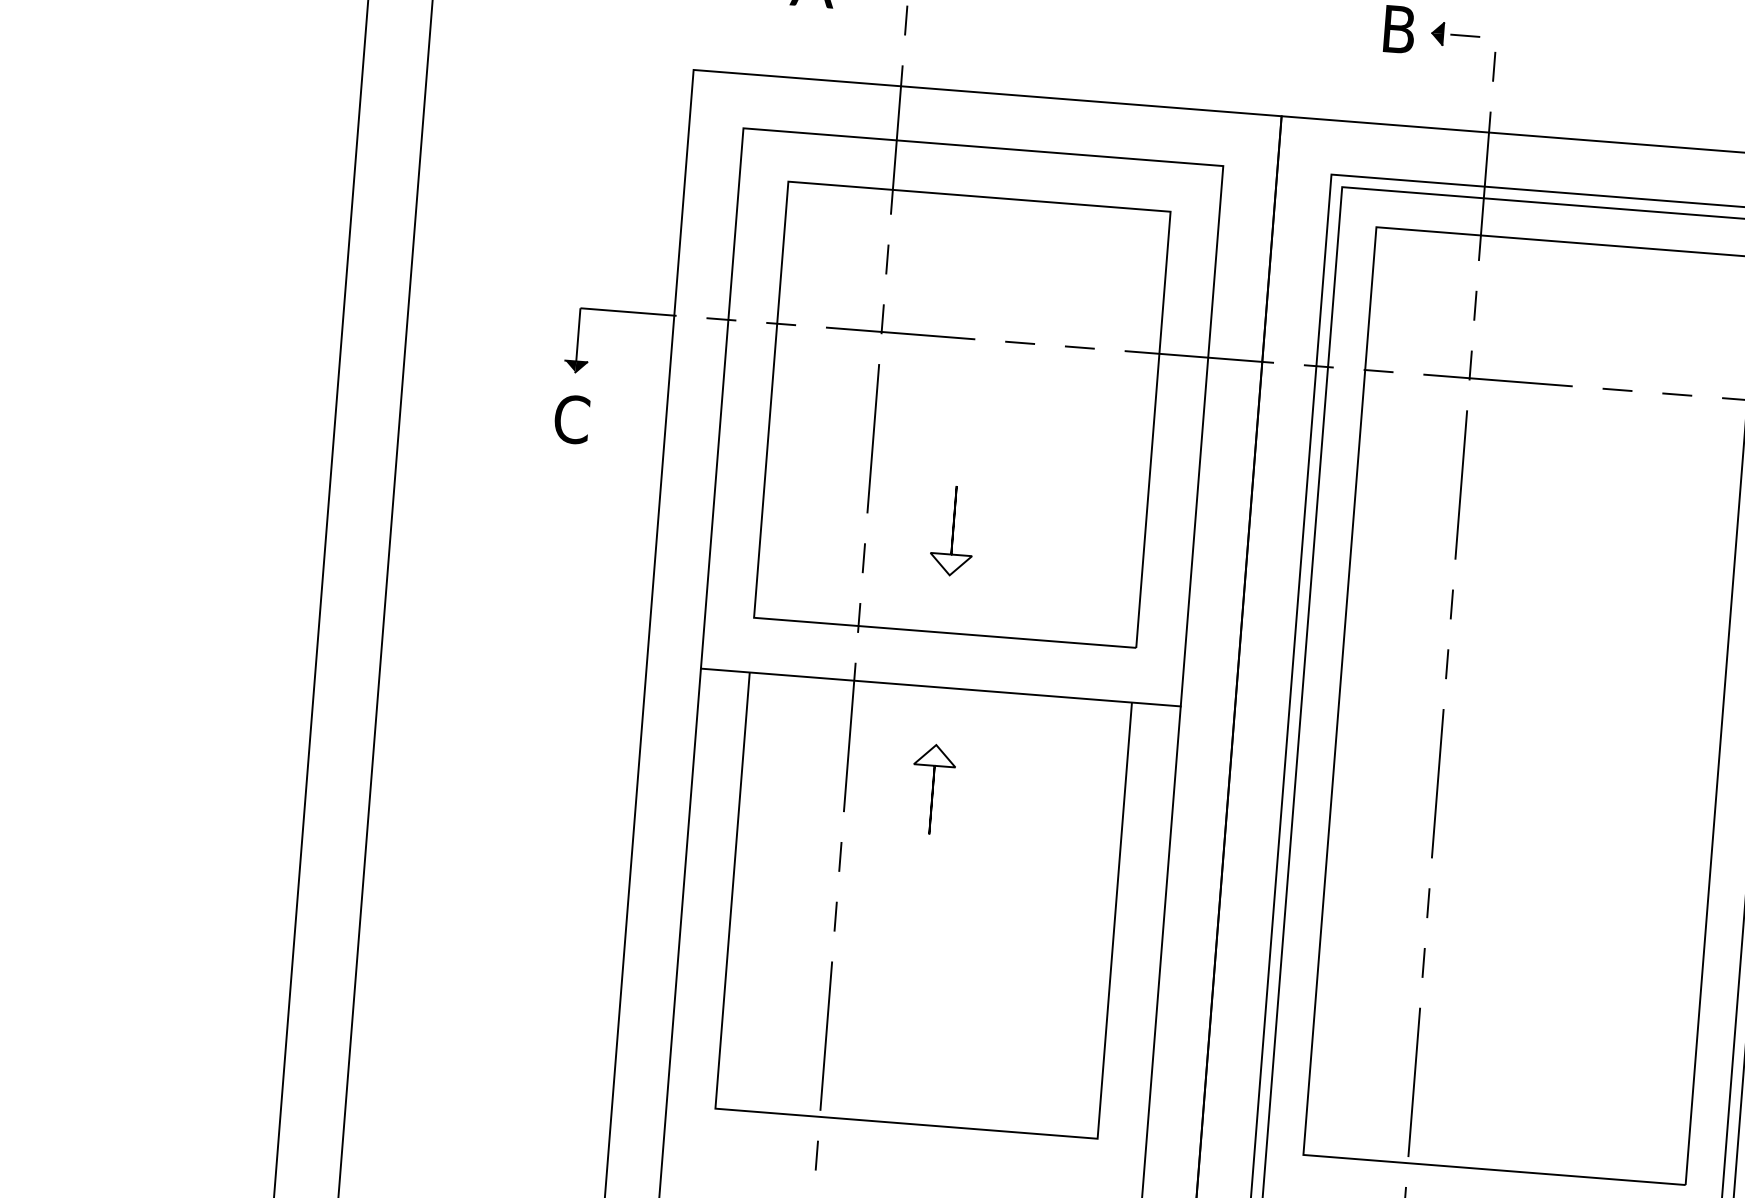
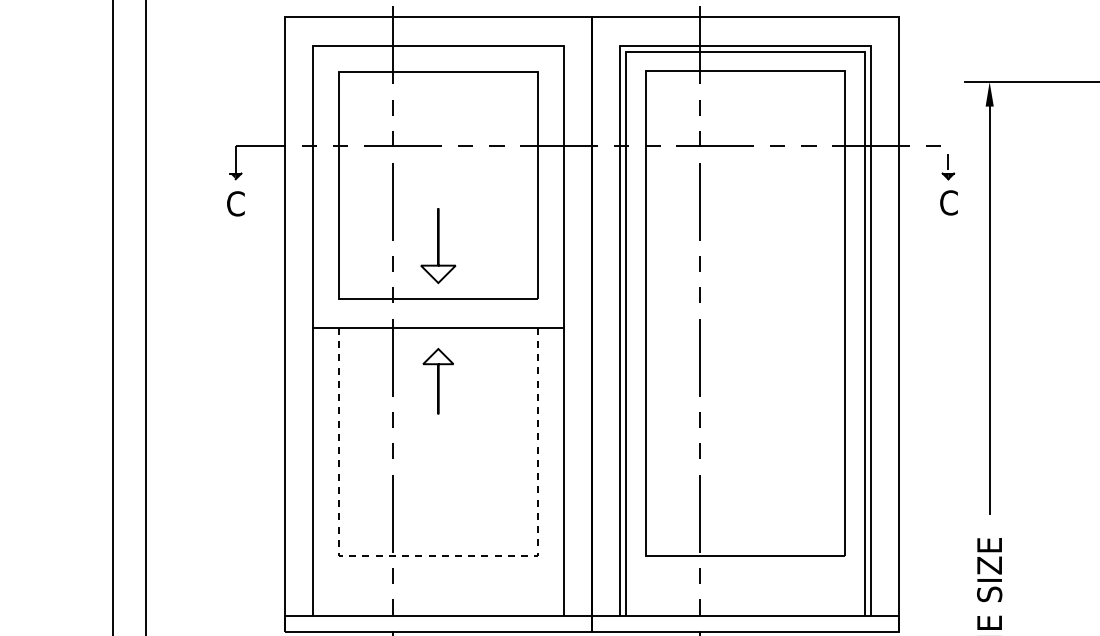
part: (953, 531) -> (438, 246), size x1.6
part: (933, 788) -> (438, 380), size x1.4
line: (906, 1123) -> (438, 555), solid -> dashed

